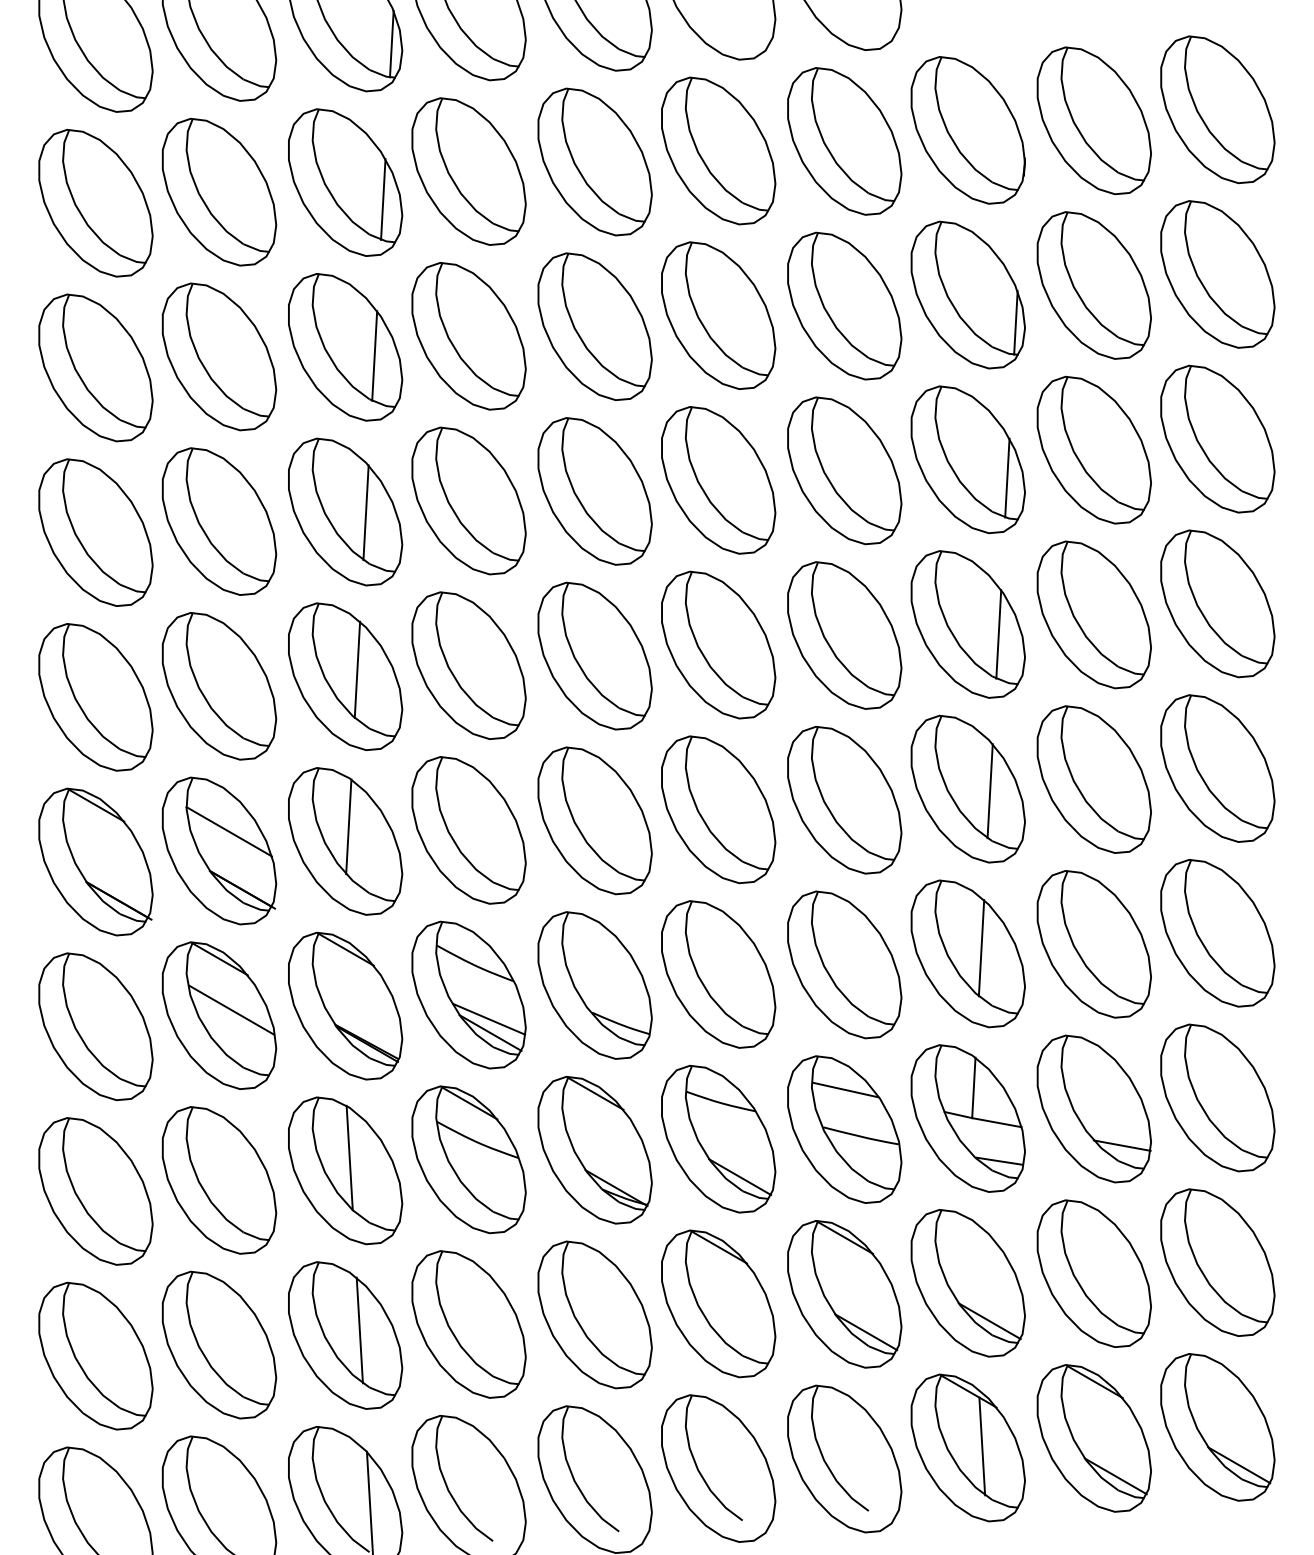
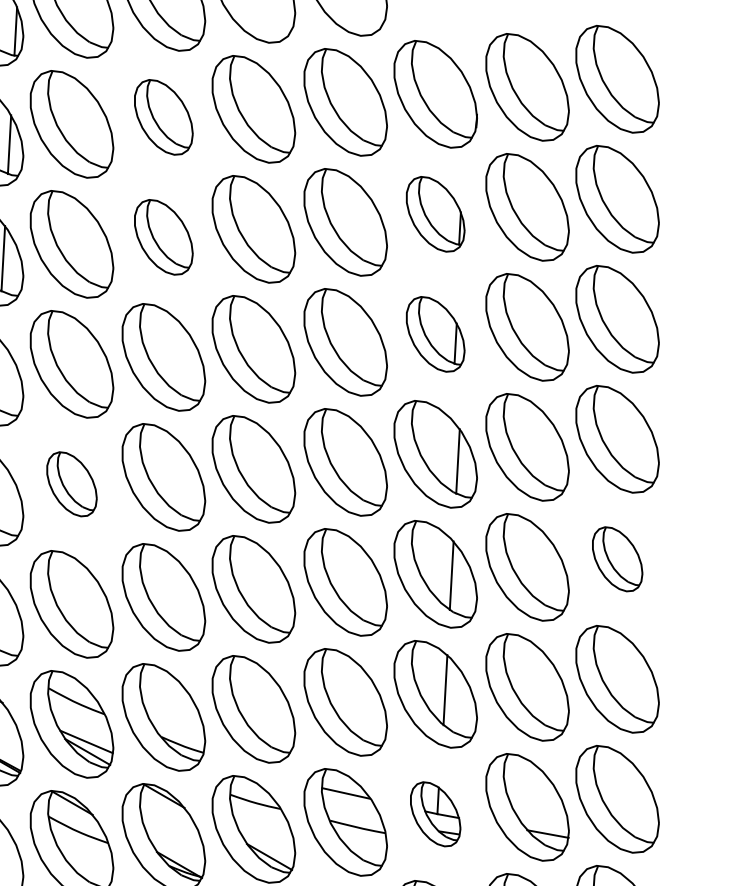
part: (594, 161) -> (163, 116), size x0.7
part: (967, 294) -> (435, 213), size x0.7
part: (594, 326) -> (163, 237), size x0.7
part: (967, 459) -> (435, 334), size x0.7
part: (468, 665) -> (71, 484), size x0.6
part: (1217, 768) -> (617, 559), size x0.6
part: (967, 1118) -> (435, 814), size x0.6

